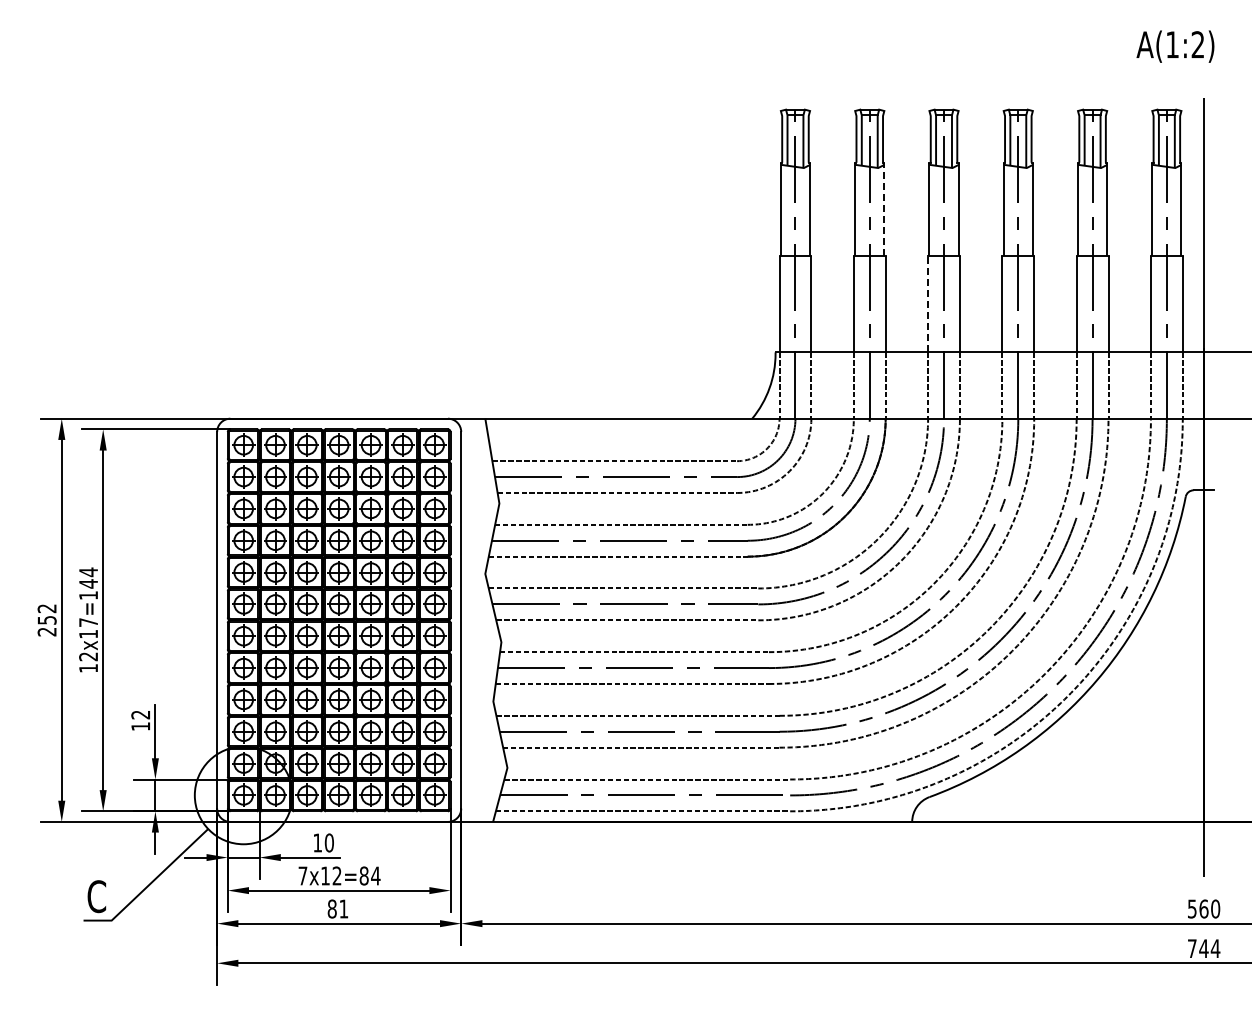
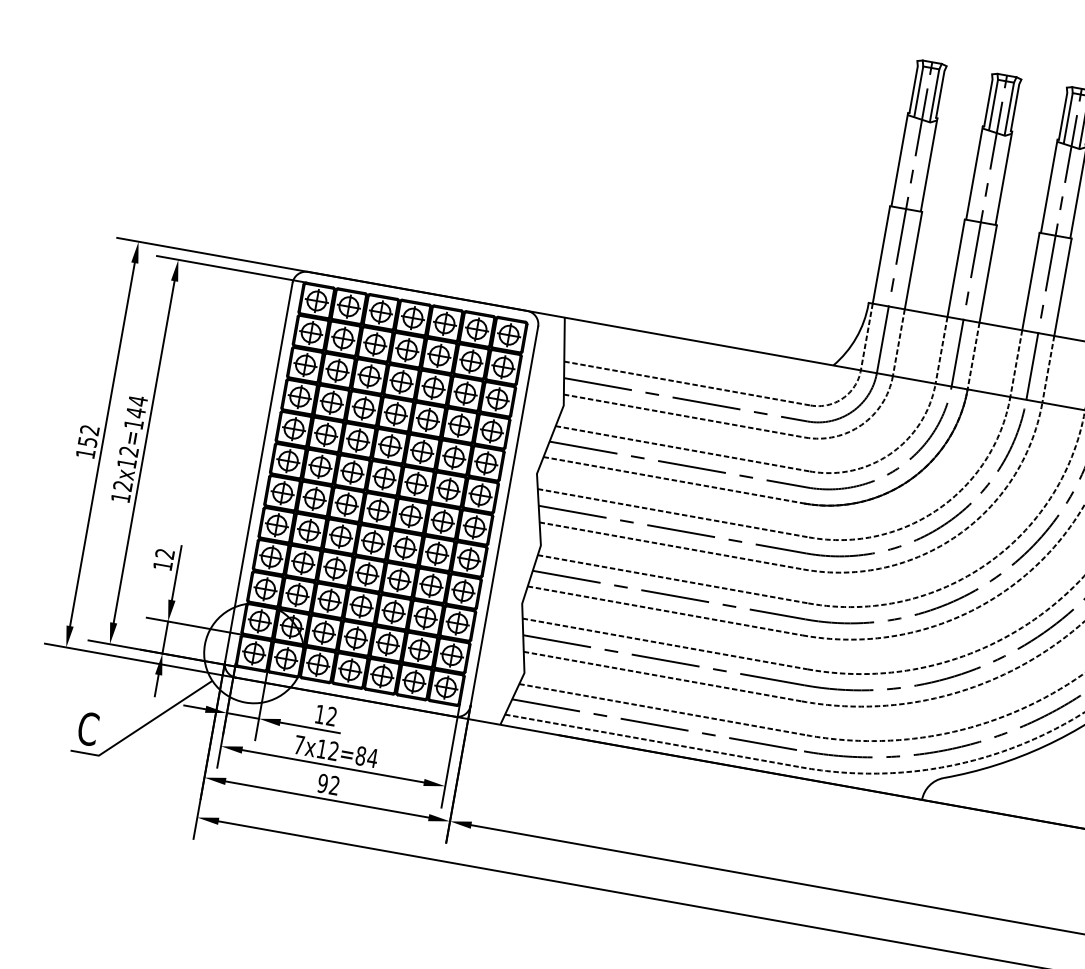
line: (884, 208) -> (1004, 177), dashed -> solid
line: (928, 303) -> (1031, 281), dashed -> solid
text: (88, 622) -> (128, 451), 12x17=144 -> 12x12=144
text: (46, 631) -> (85, 453), 252 -> 152
text: (328, 842) -> (331, 715), 10 -> 12
text: (337, 908) -> (328, 783), 81 -> 92

